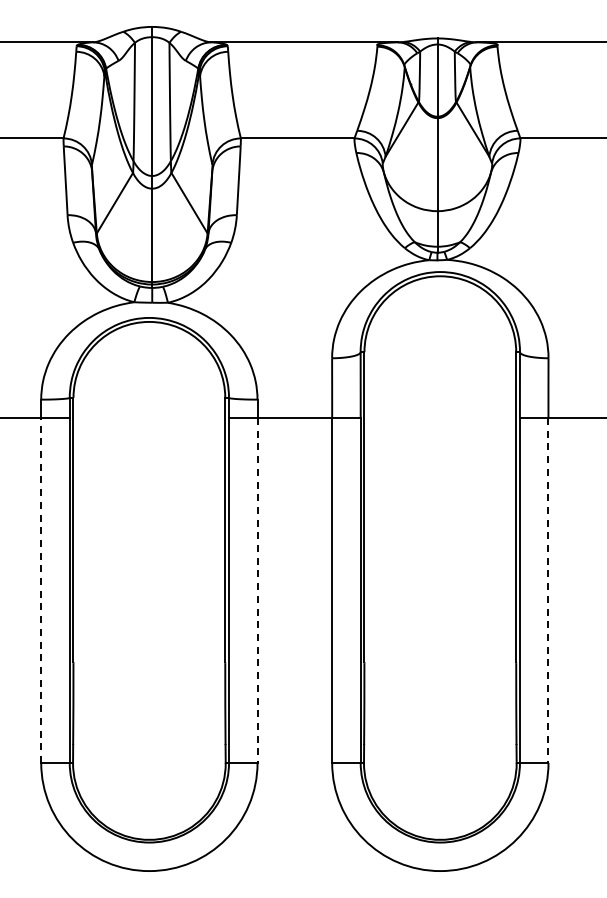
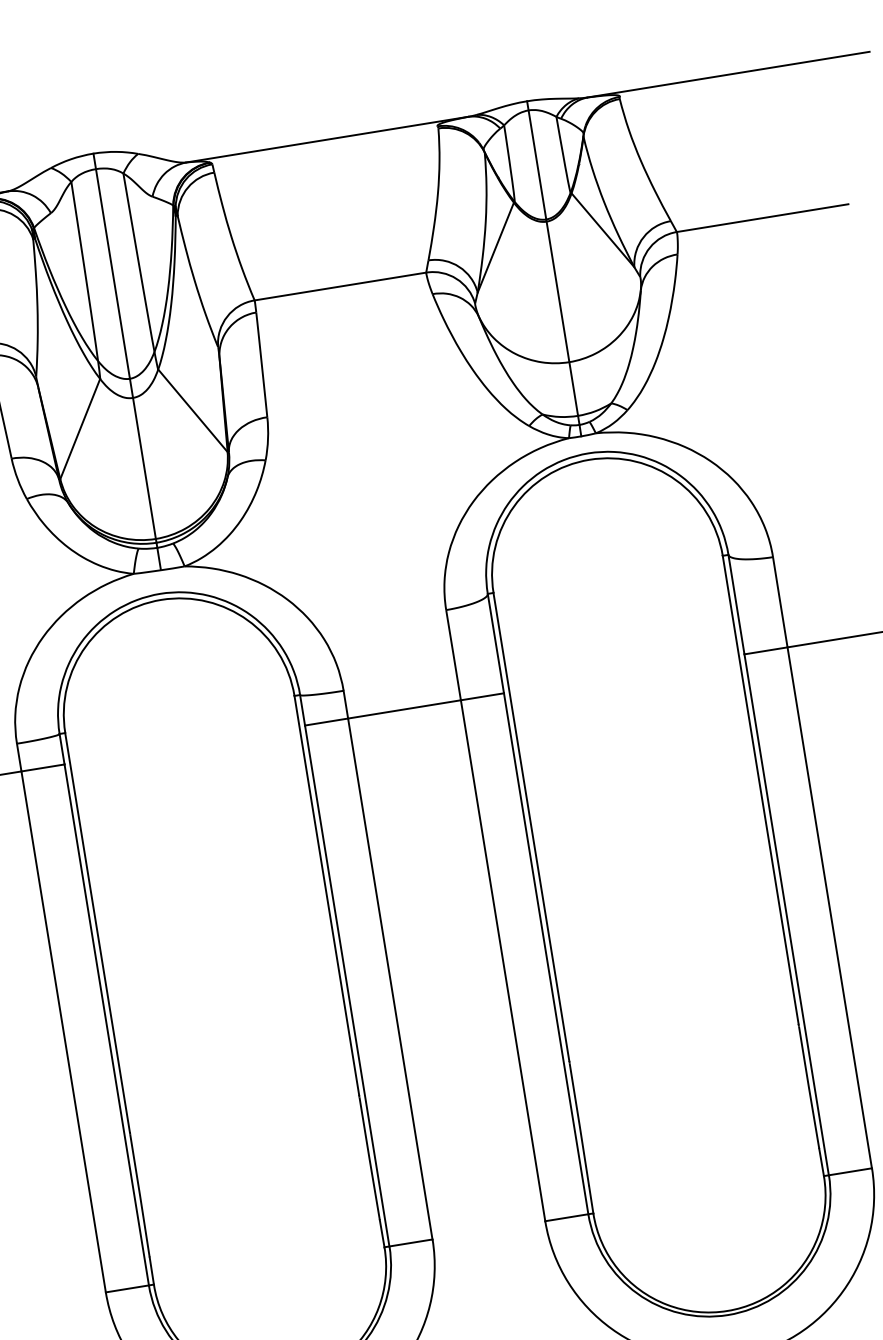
line: (41, 589) -> (63, 1030), dashed -> solid
line: (257, 590) -> (390, 979), dashed -> solid
line: (548, 590) -> (829, 907), dashed -> solid

